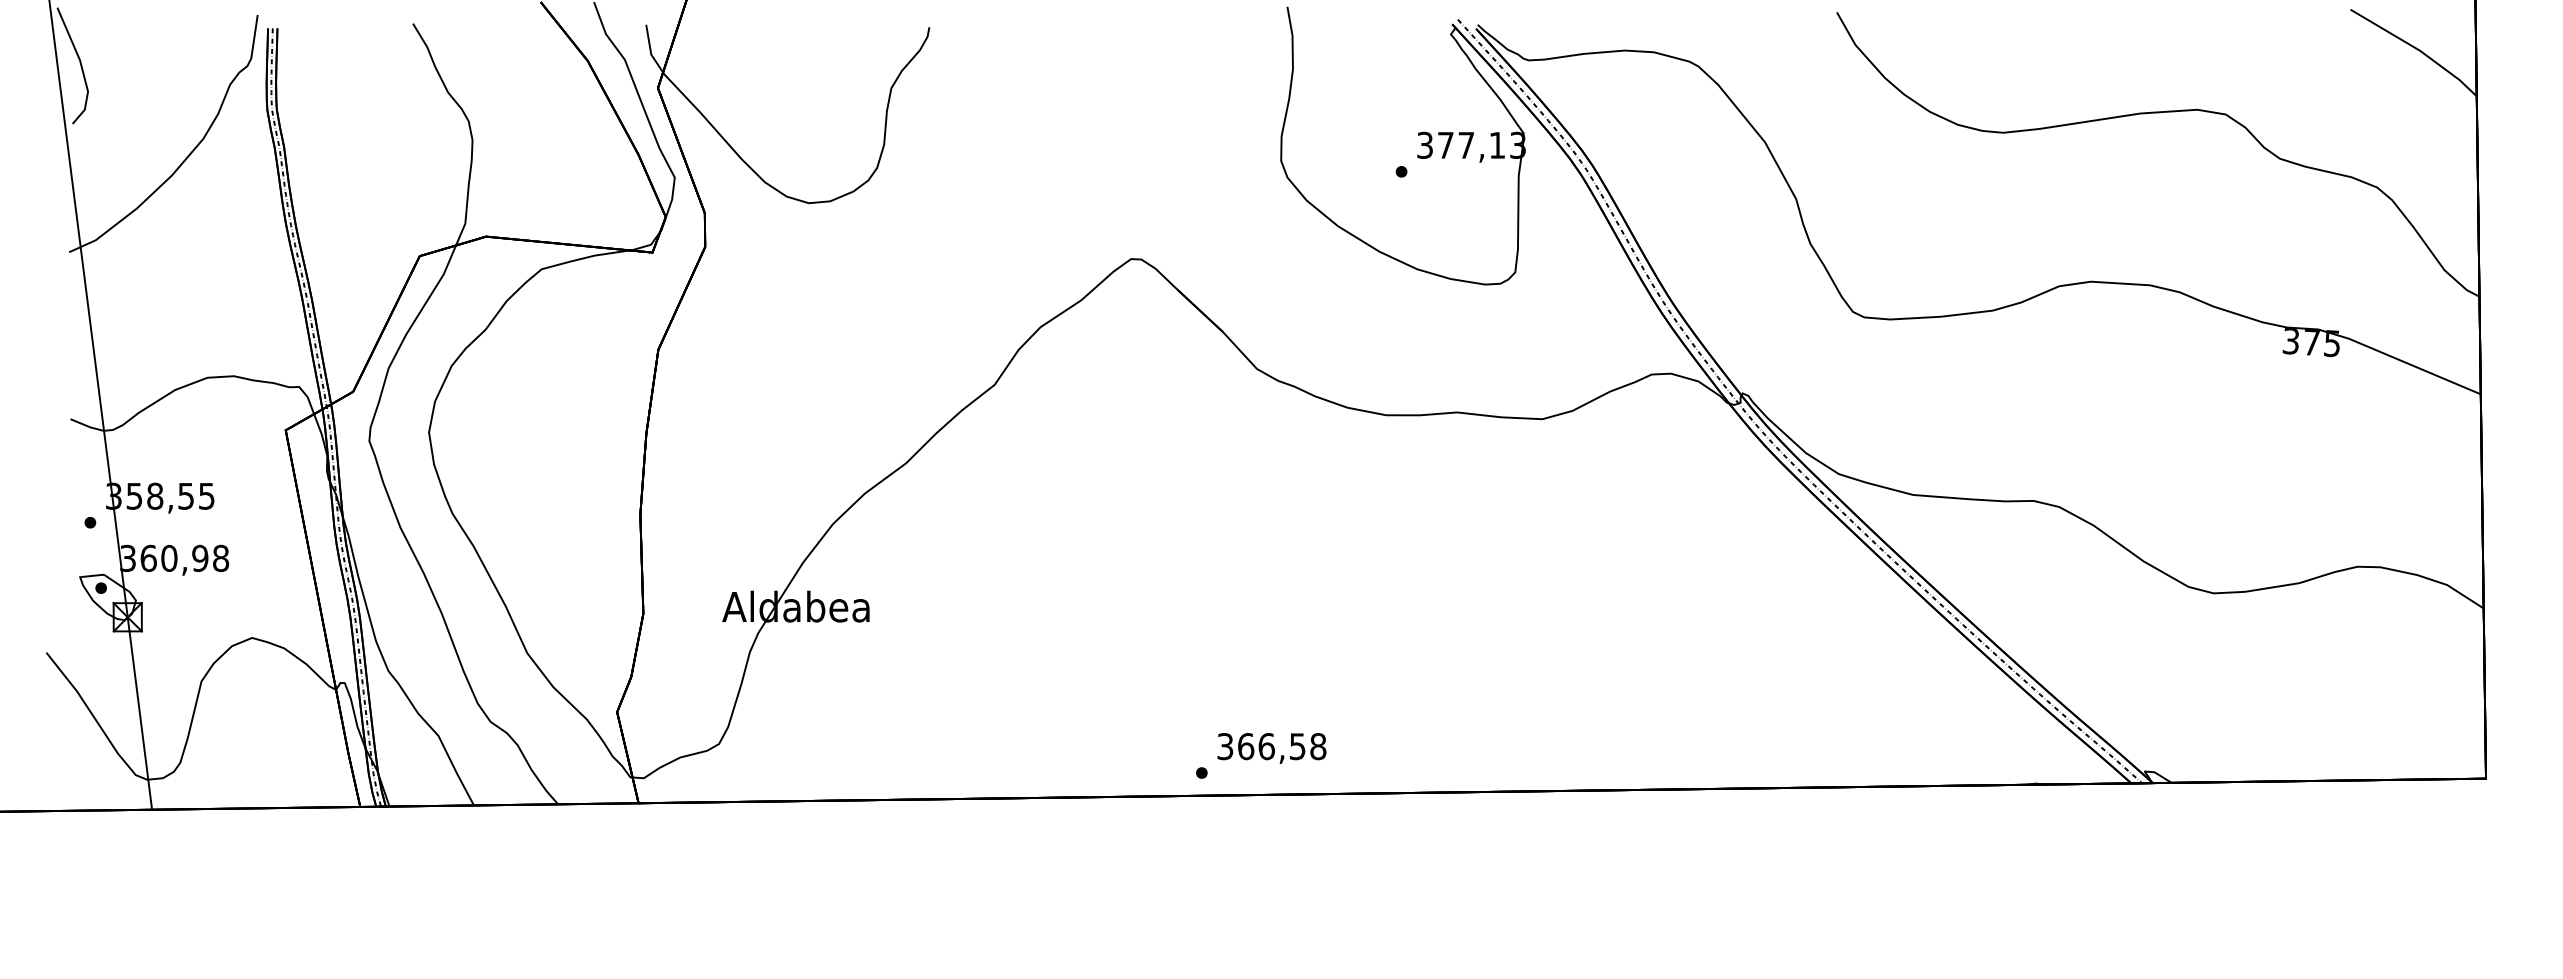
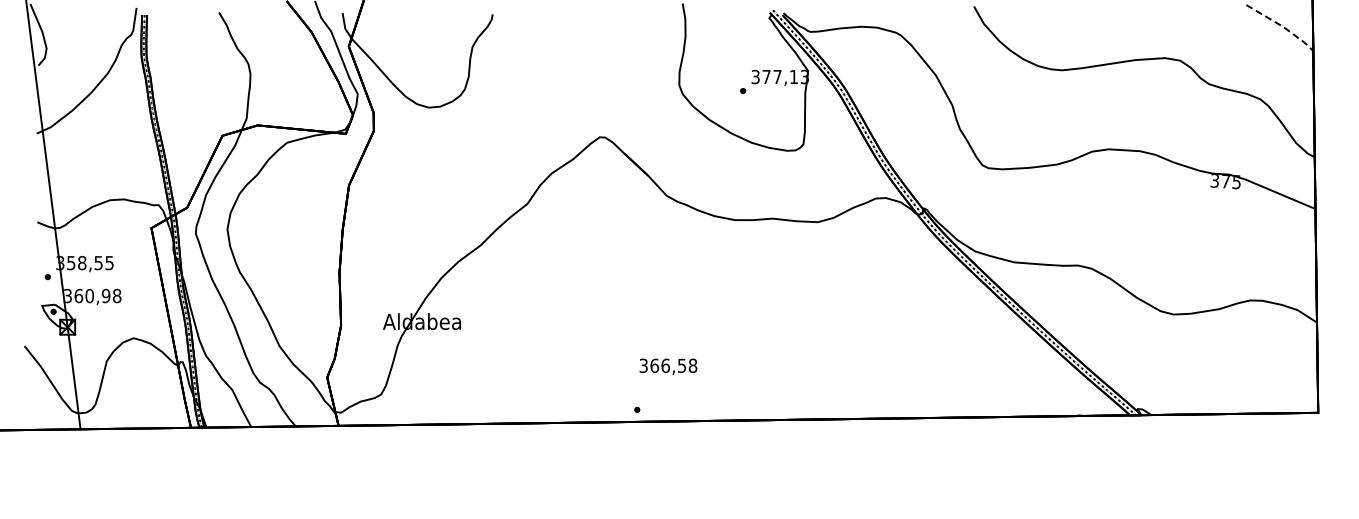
line: (2420, 50) -> (1283, 26), solid -> dashed
text: (1272, 747) -> (668, 366), moved

